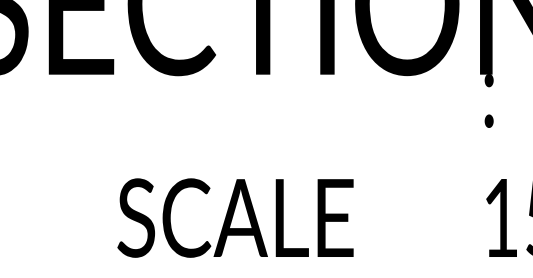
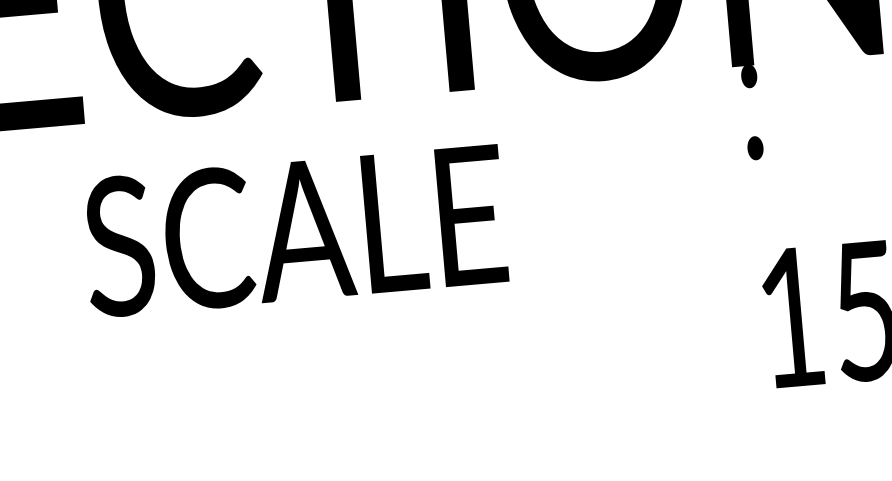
text: (235, 217) -> (294, 229), moved

